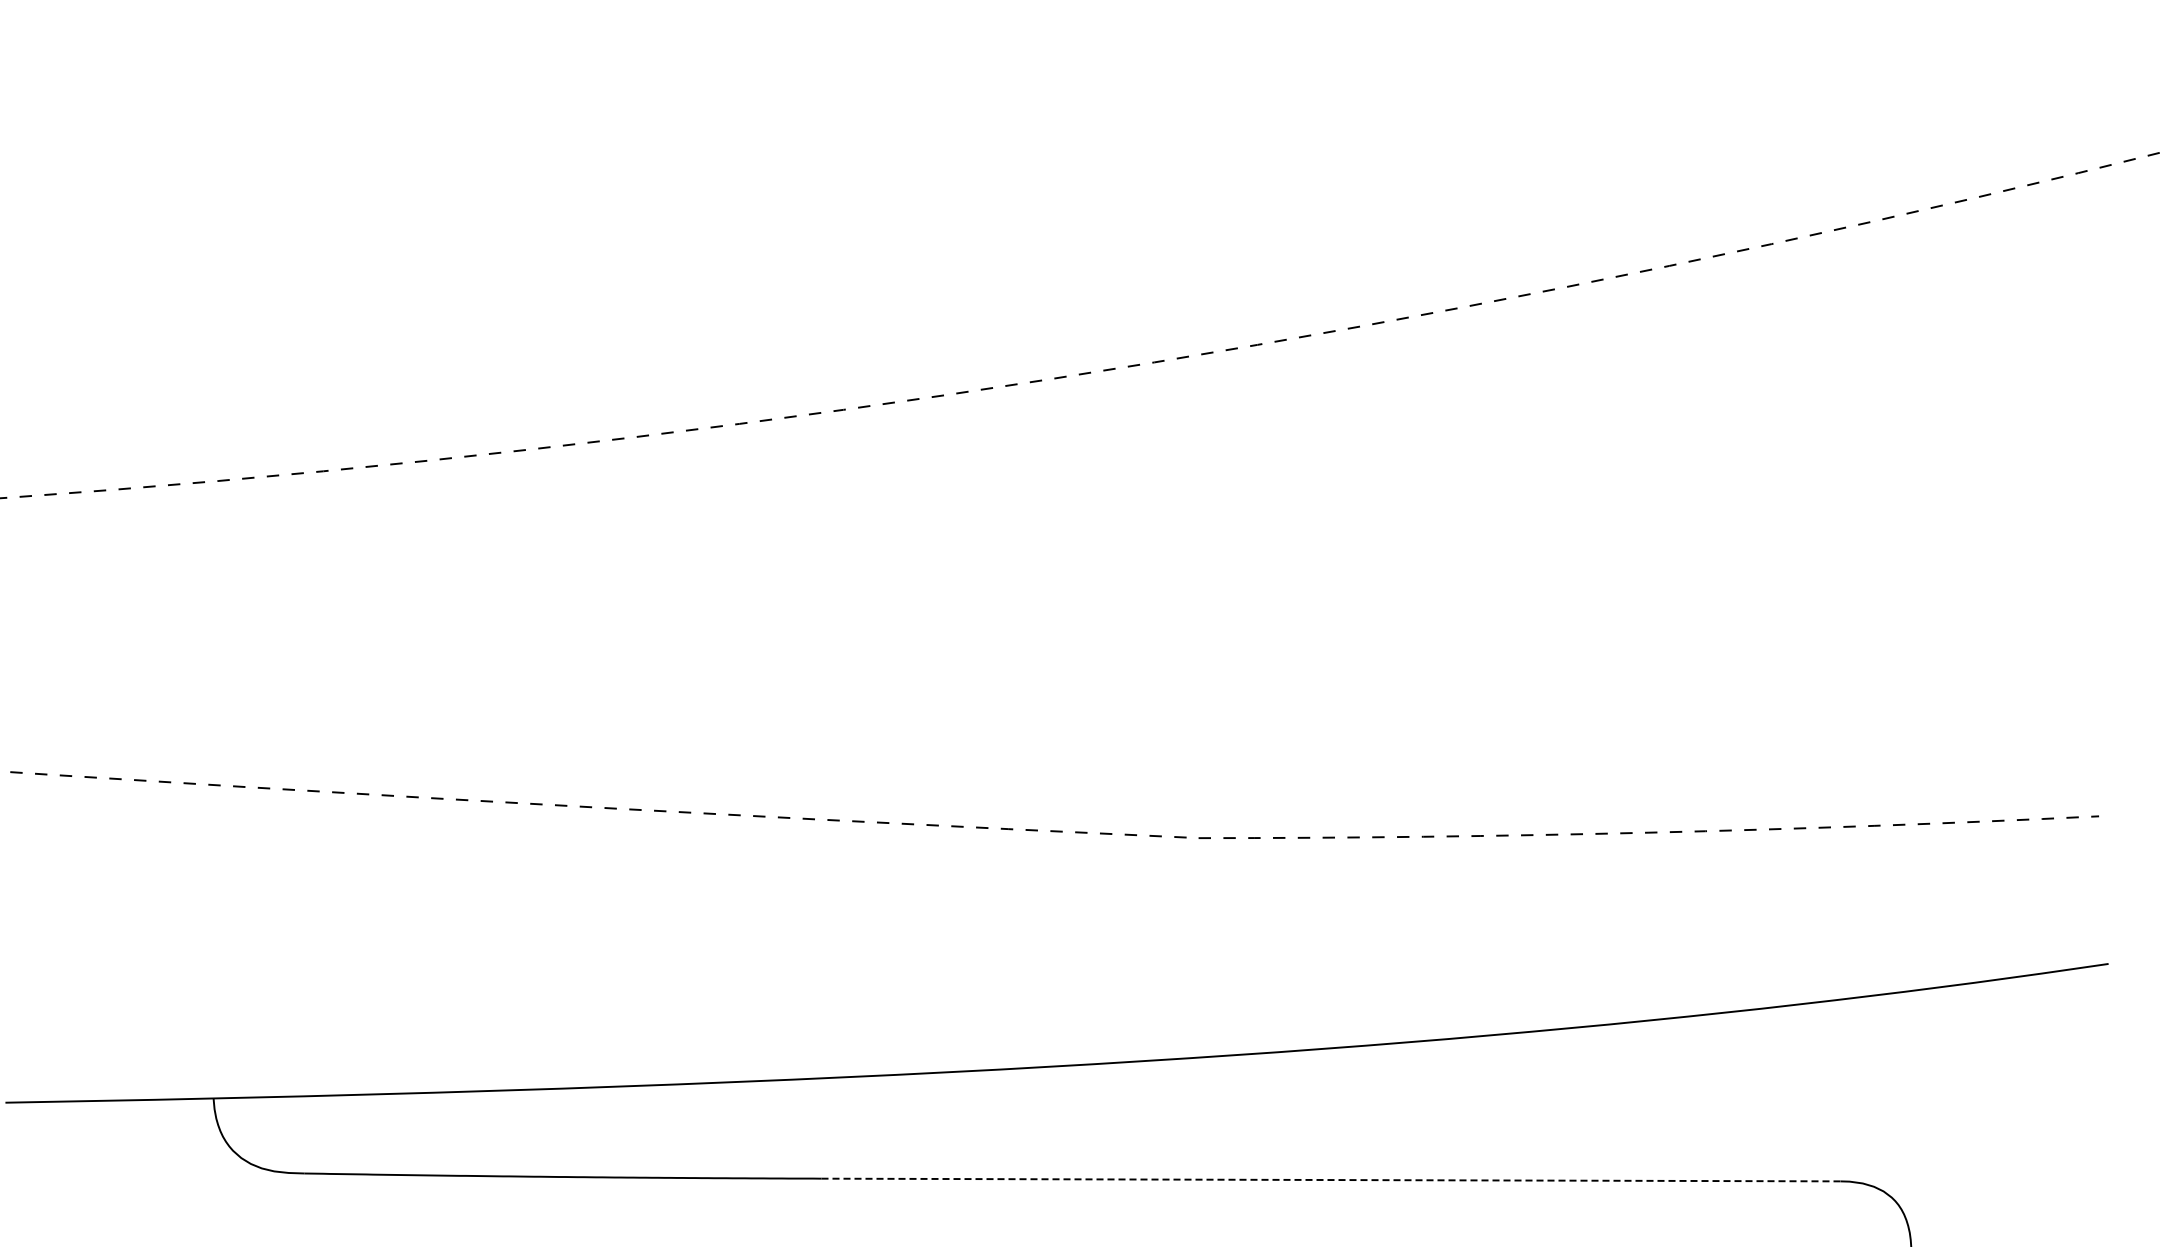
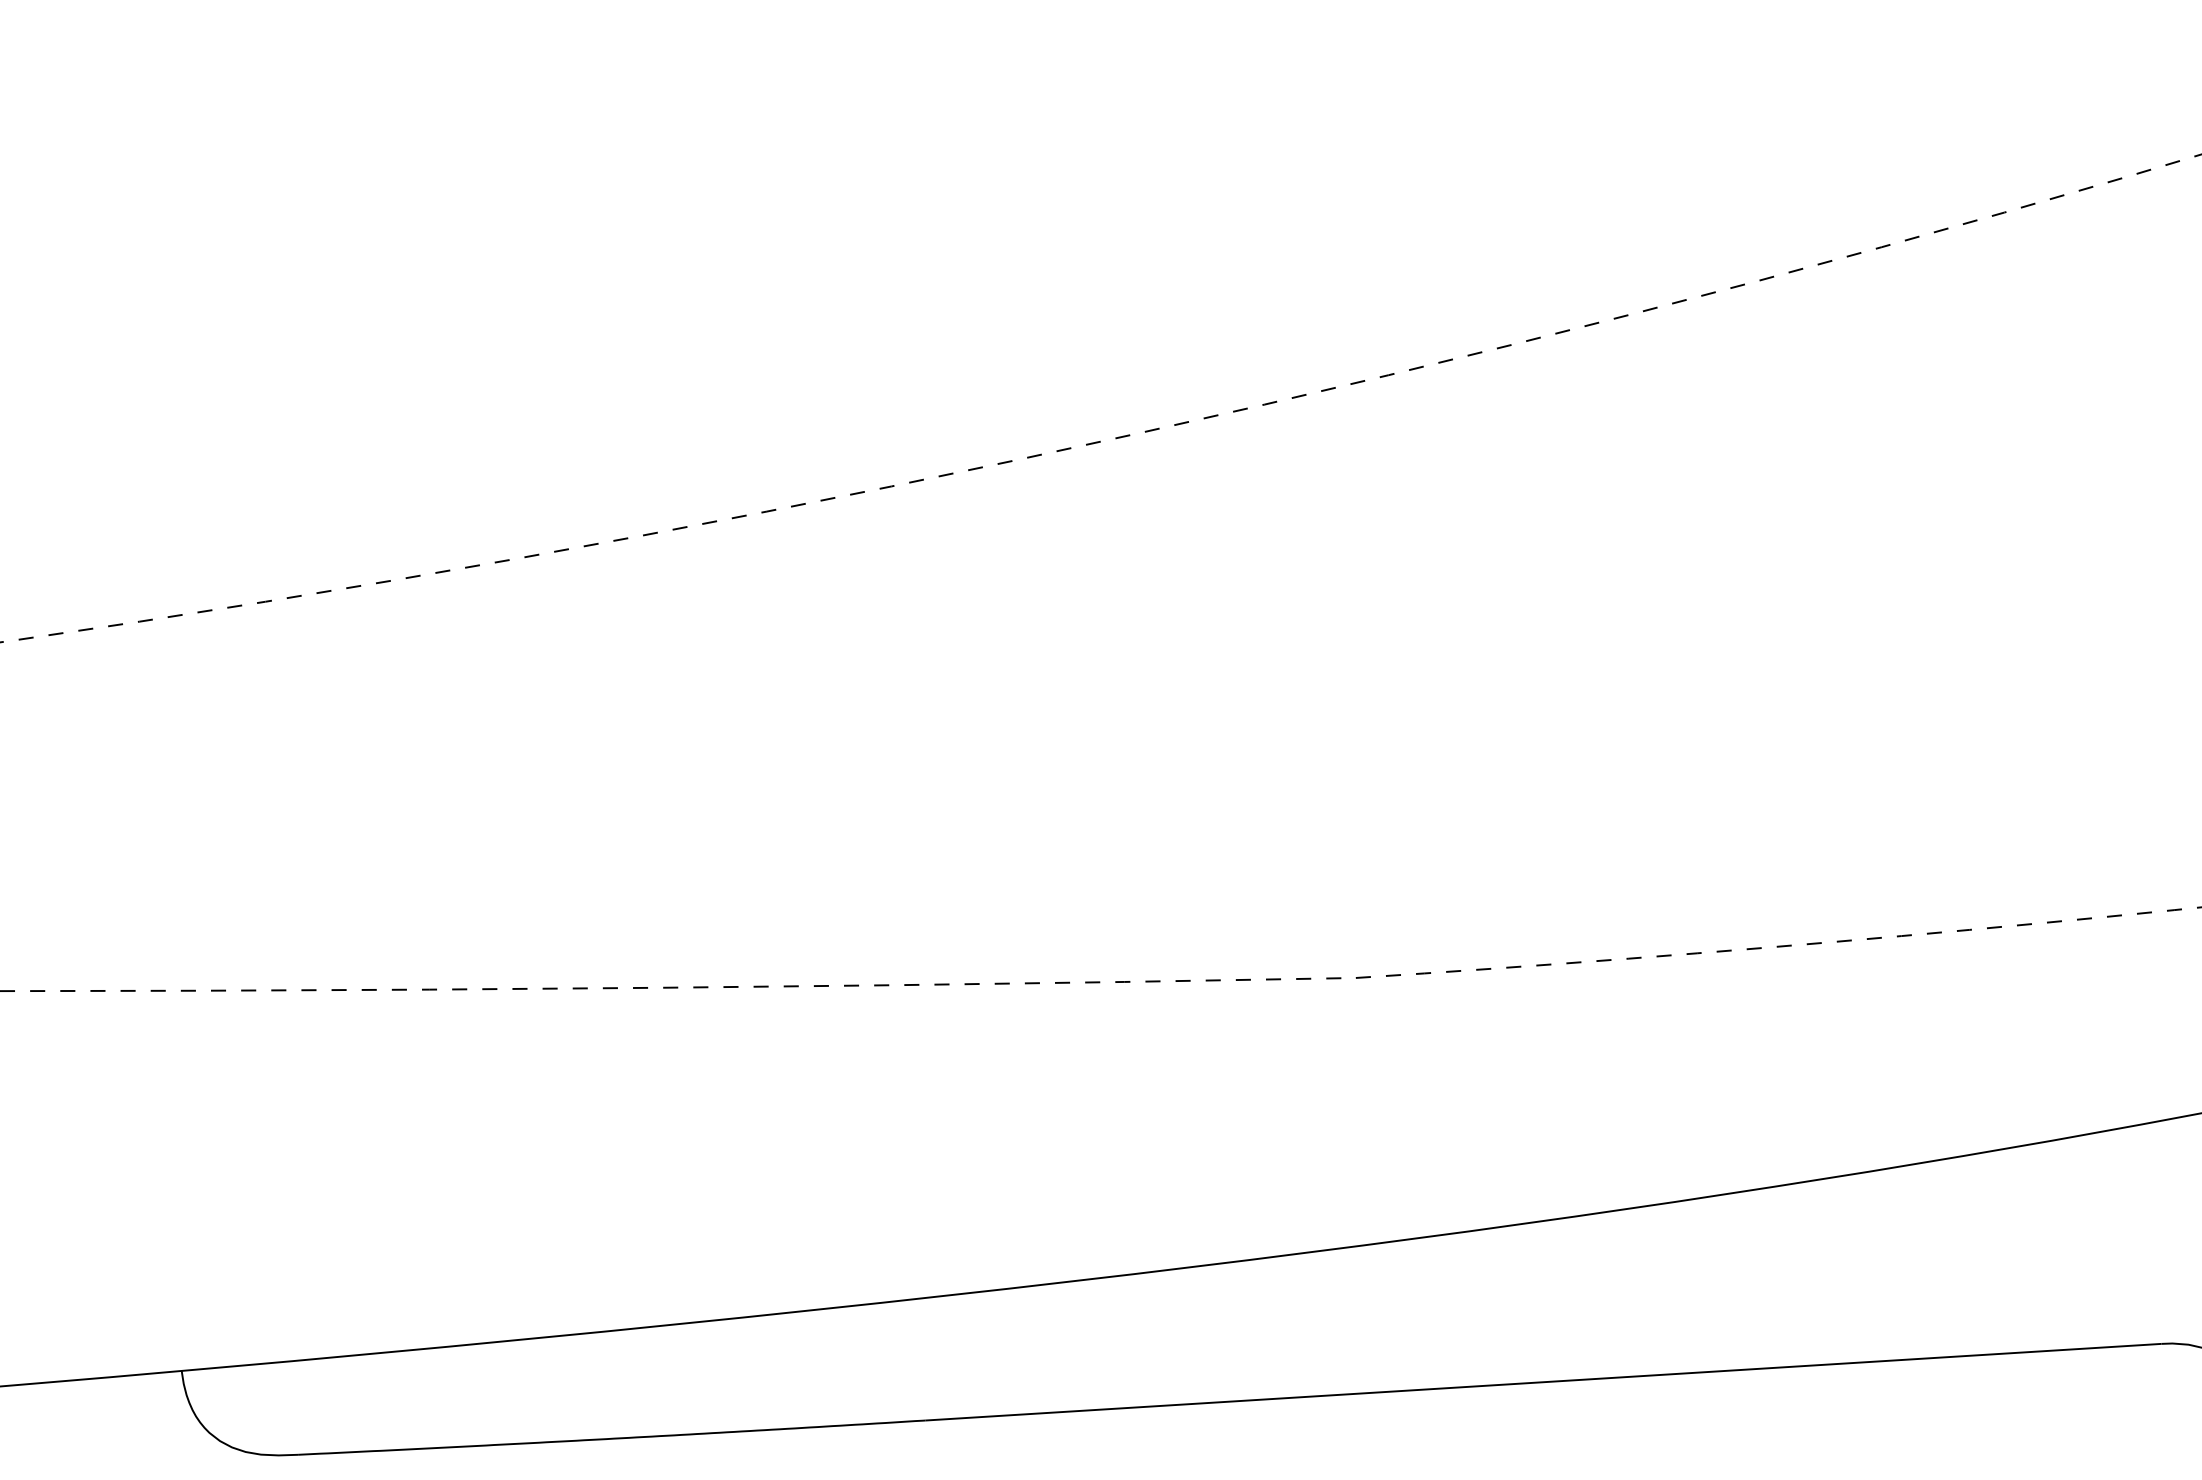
line: (1331, 1180) -> (1543, 1382), dashed -> solid

